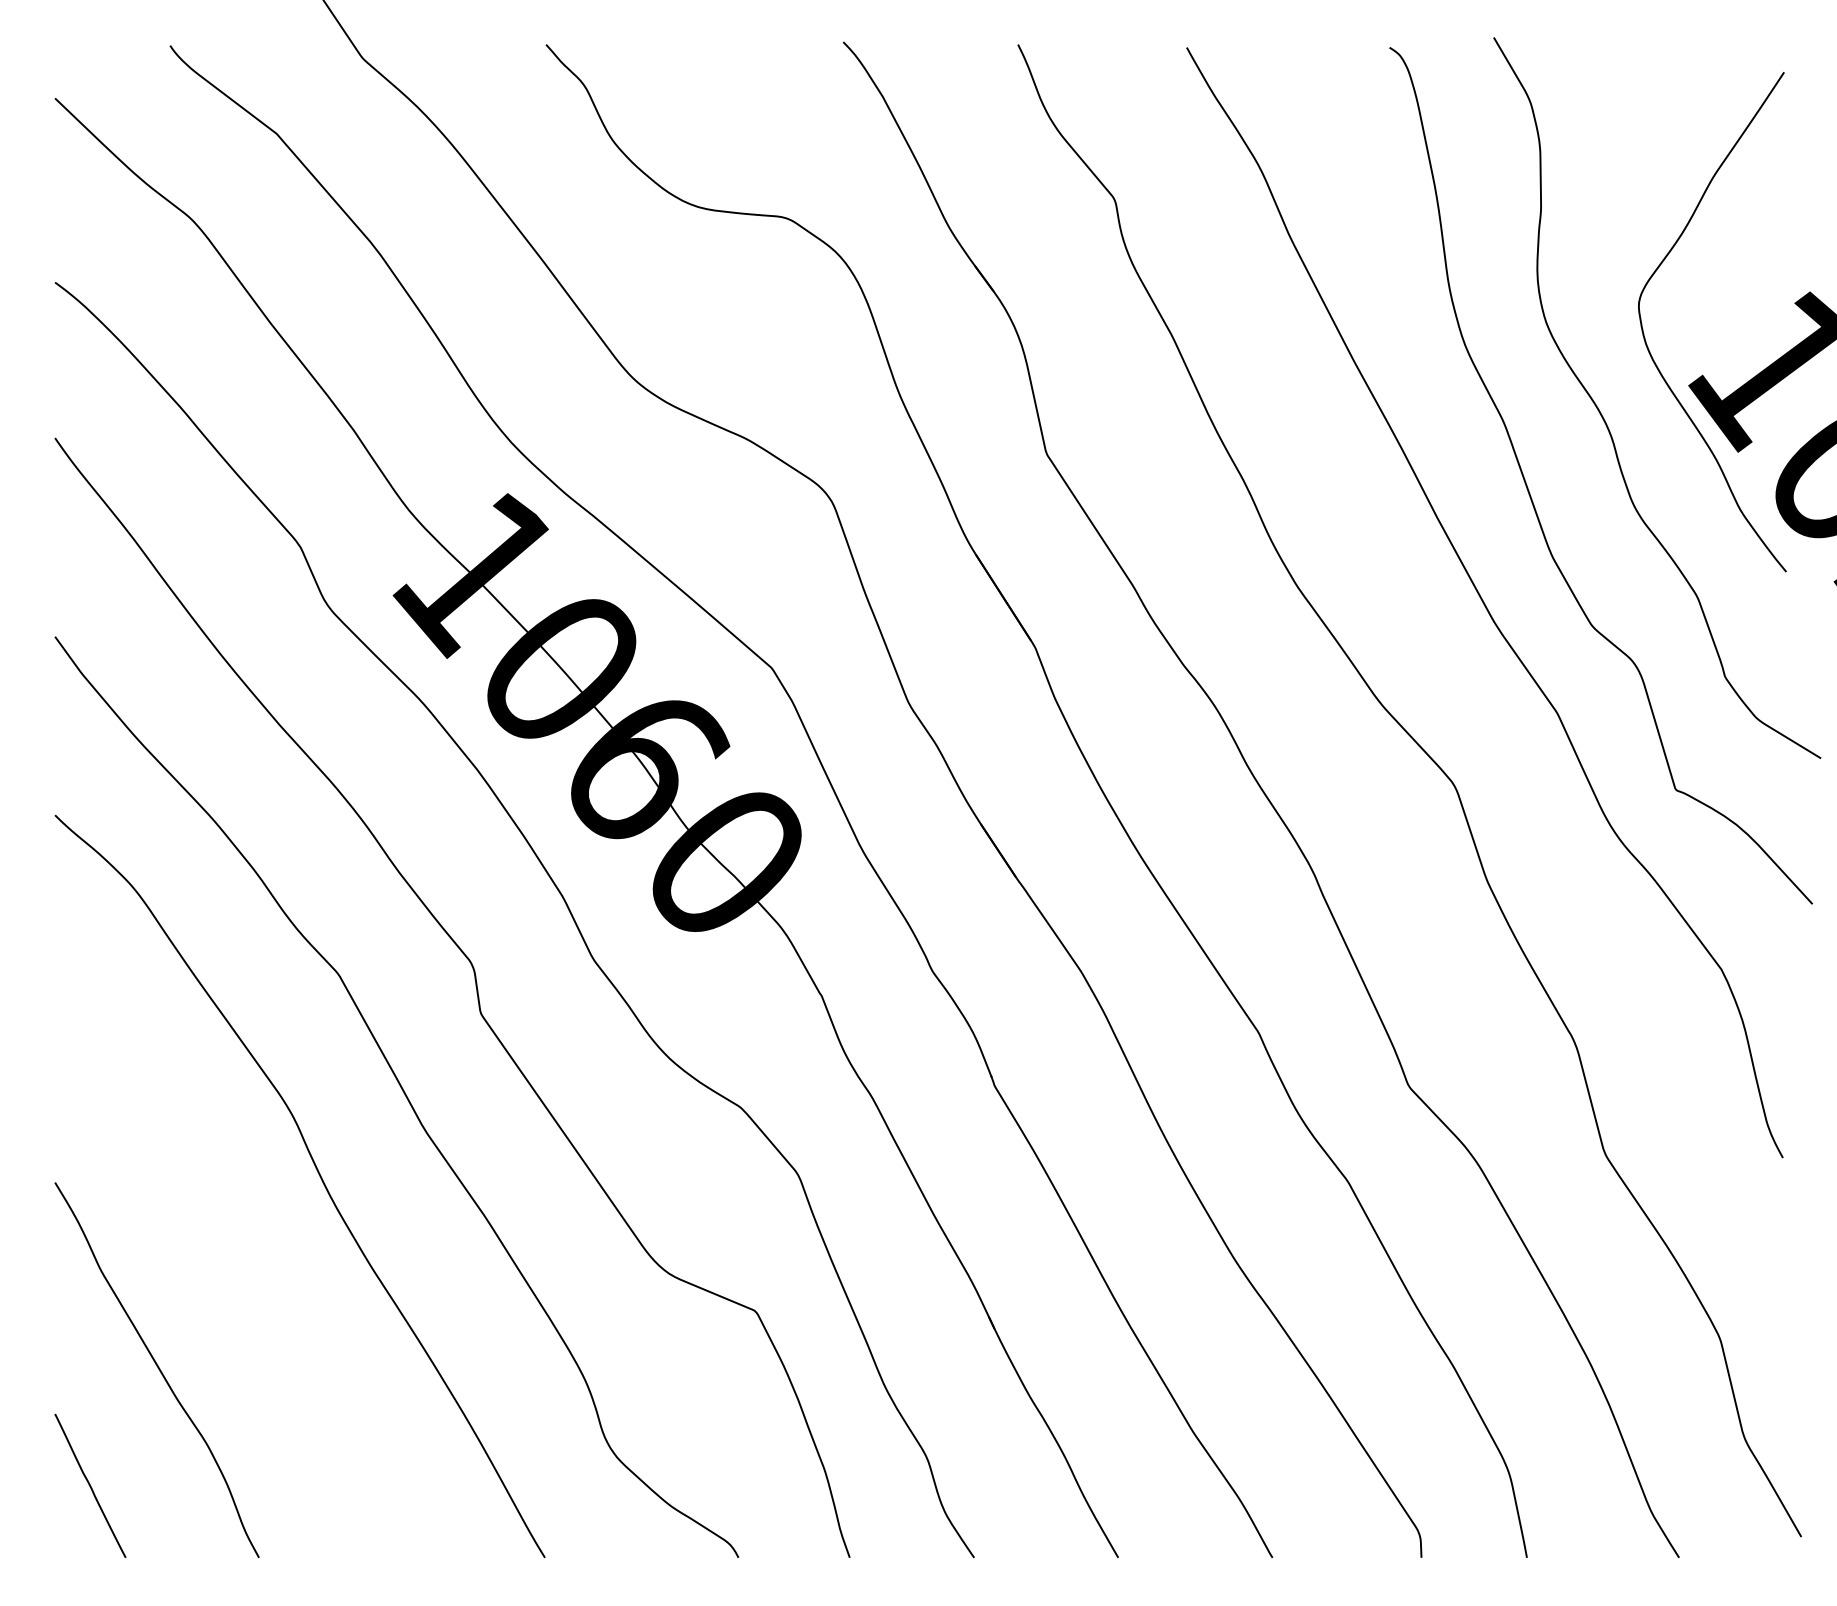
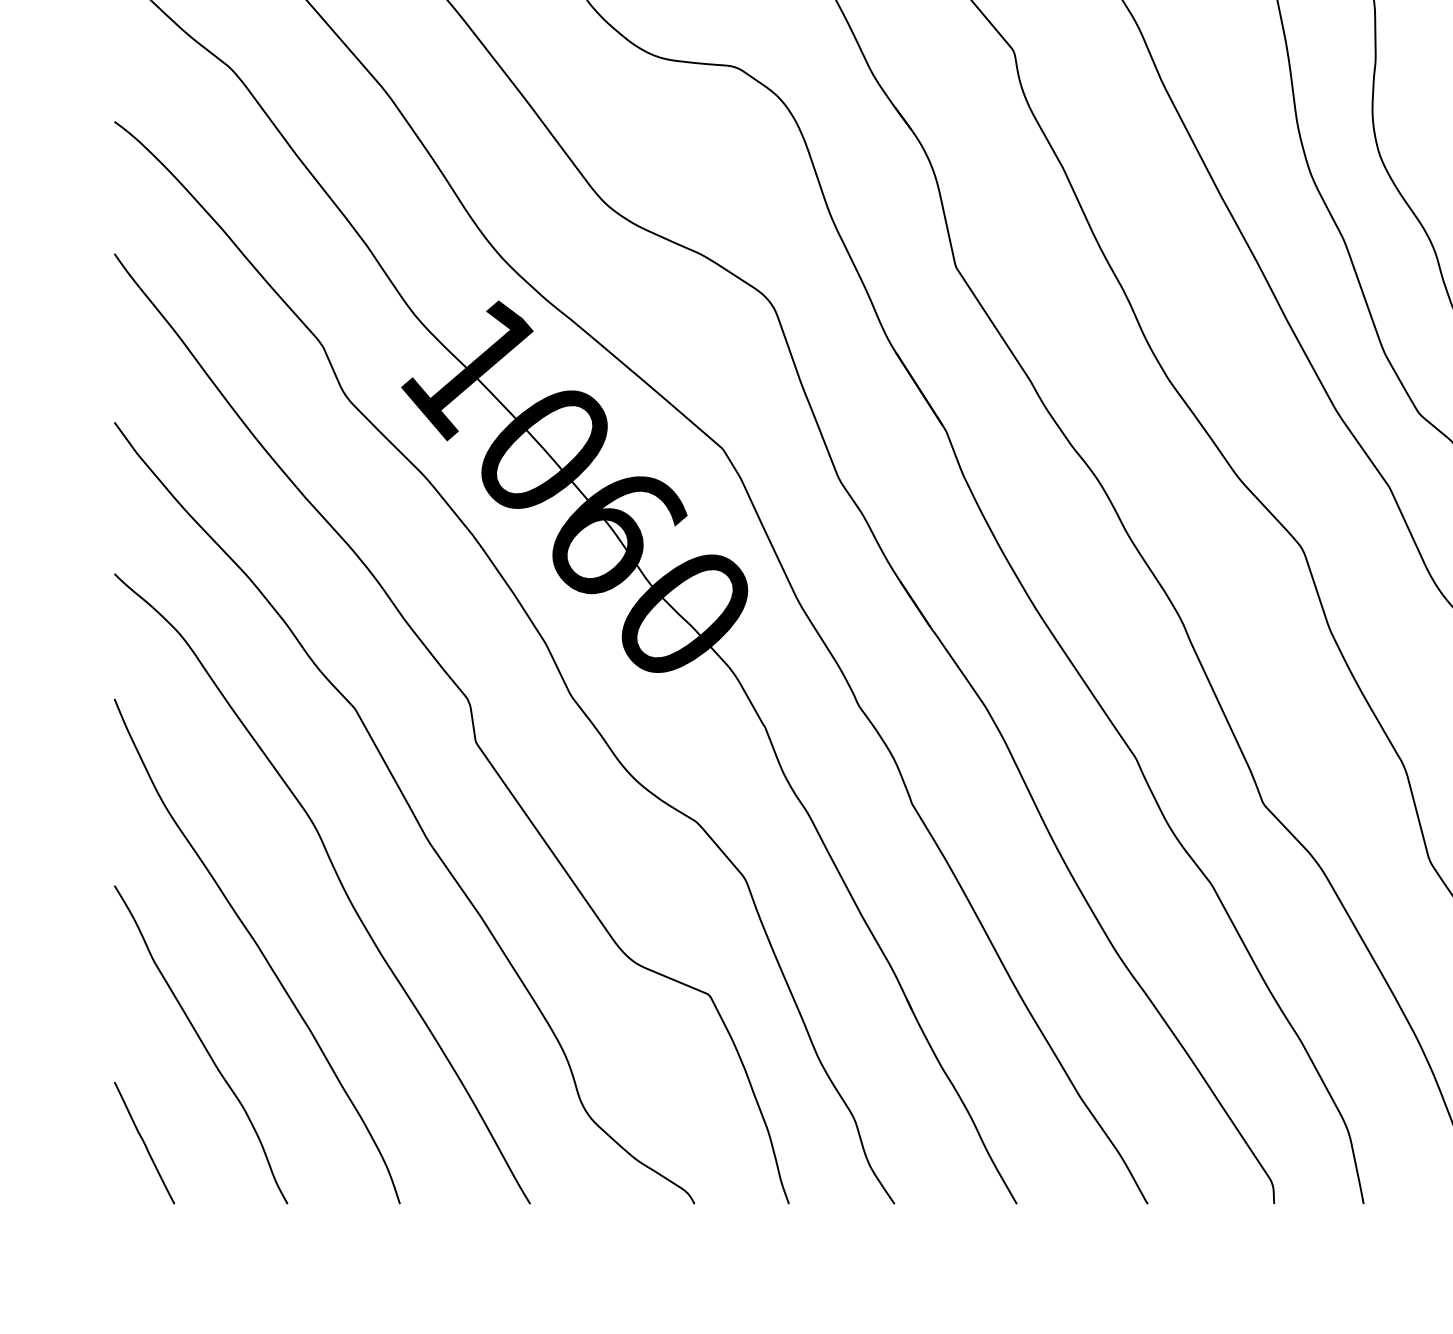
curve: (225, 1258) -> (259, 950), added

